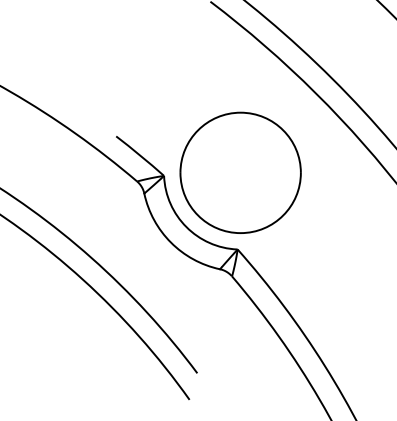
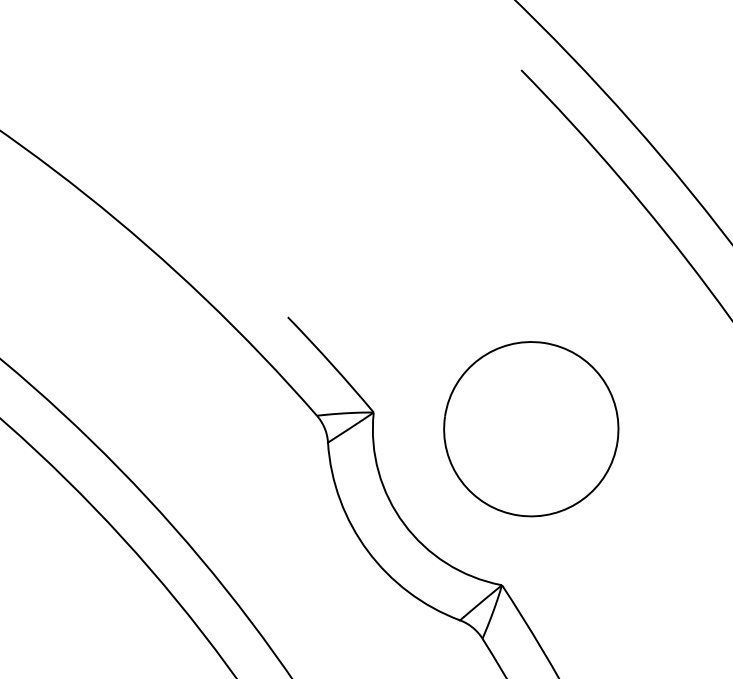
part: (240, 172) -> (531, 428), size x0.7

